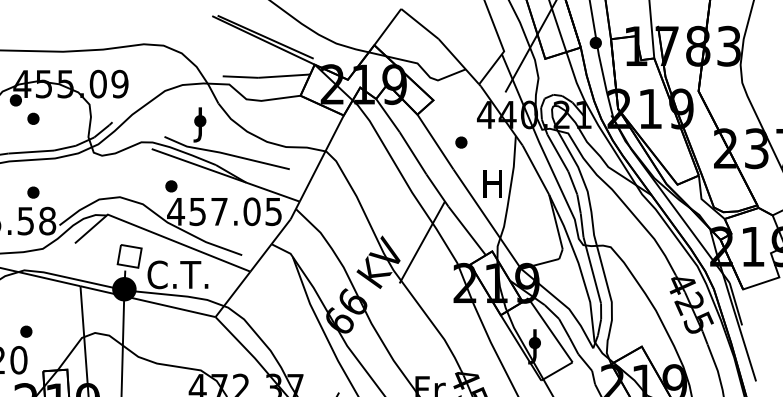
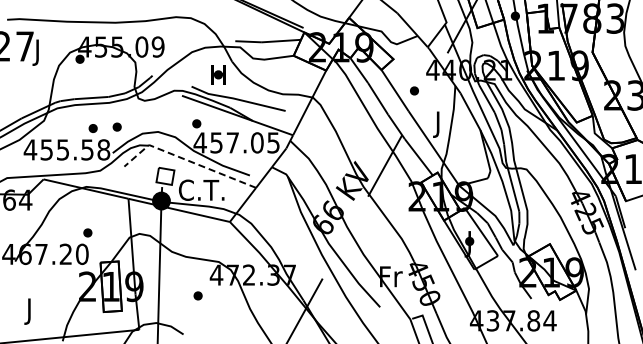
part: (32, 118) -> (116, 126), moved
text: (200, 124) -> (218, 77), J -> H
text: (492, 187) -> (437, 124), H -> J
line: (157, 235) -> (186, 160), solid -> dashed

